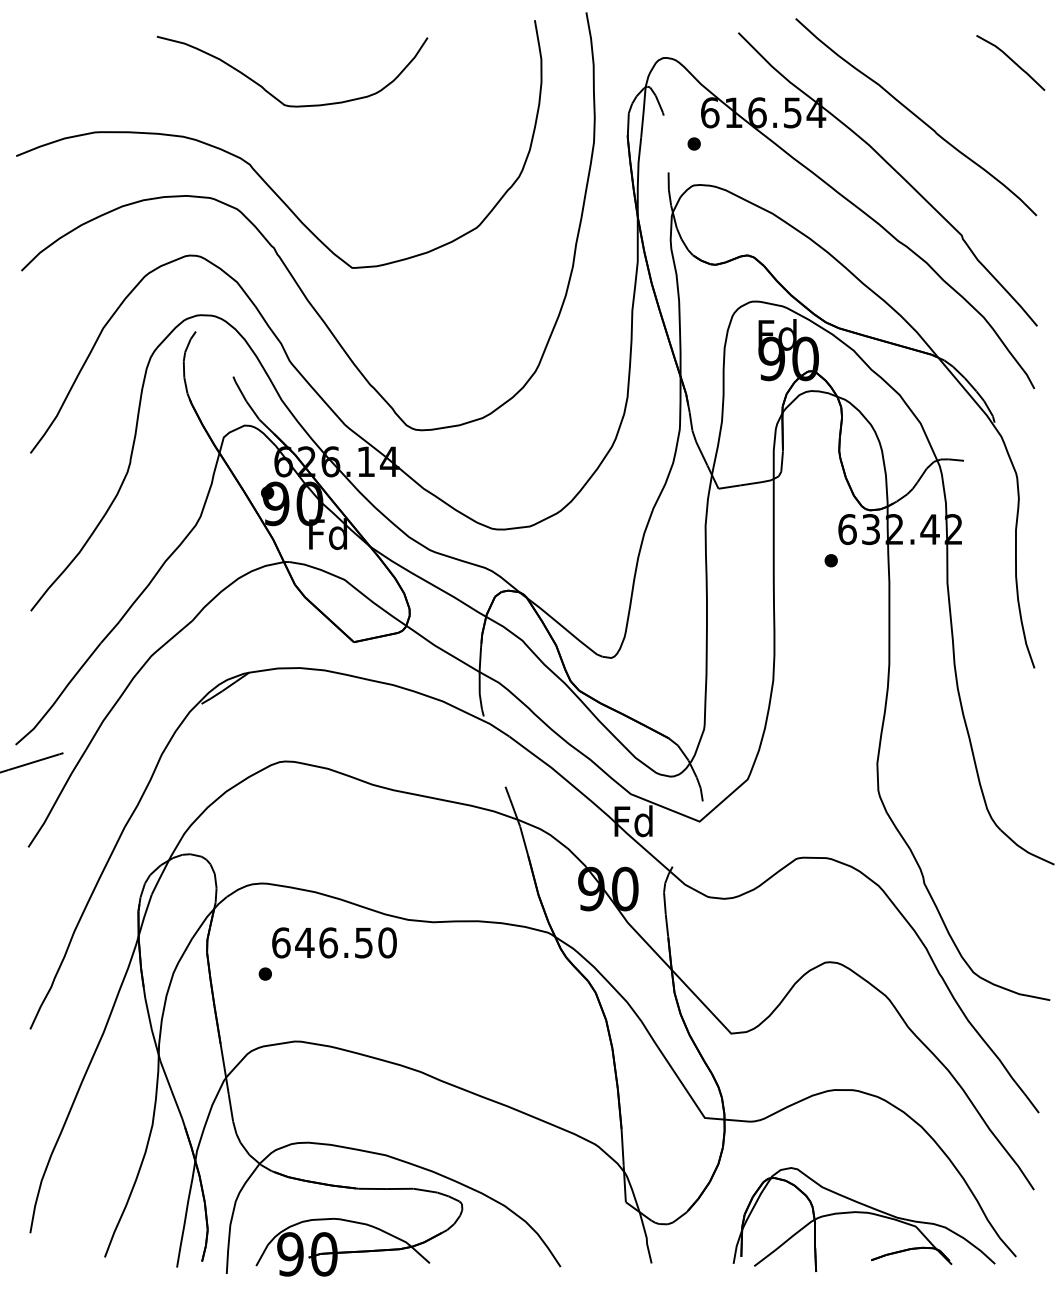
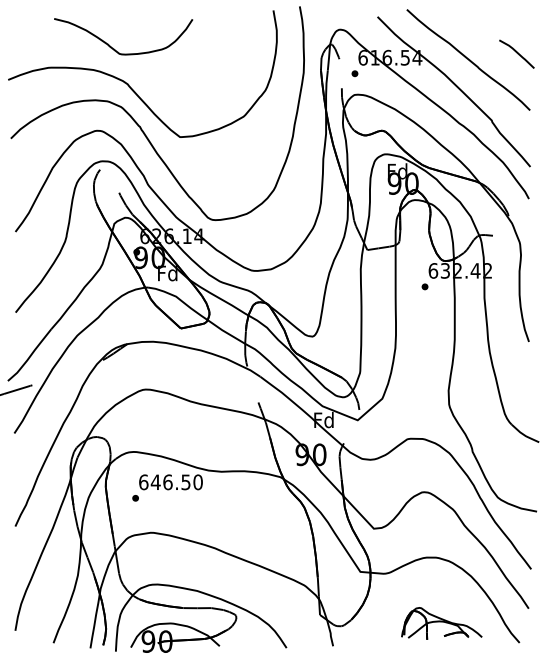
curve: (1010, 61) -> (516, 53), moved
curve: (274, 94) -> (114, 48), moved
part: (863, 1218) -> (441, 623), size x0.6

